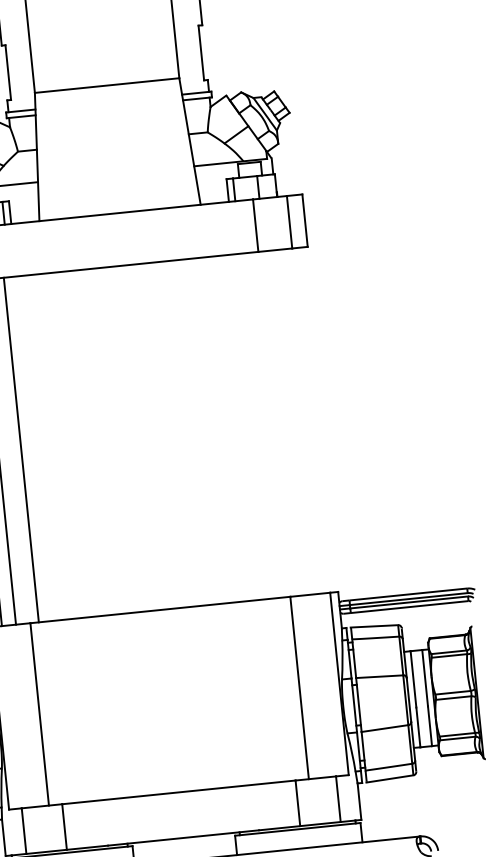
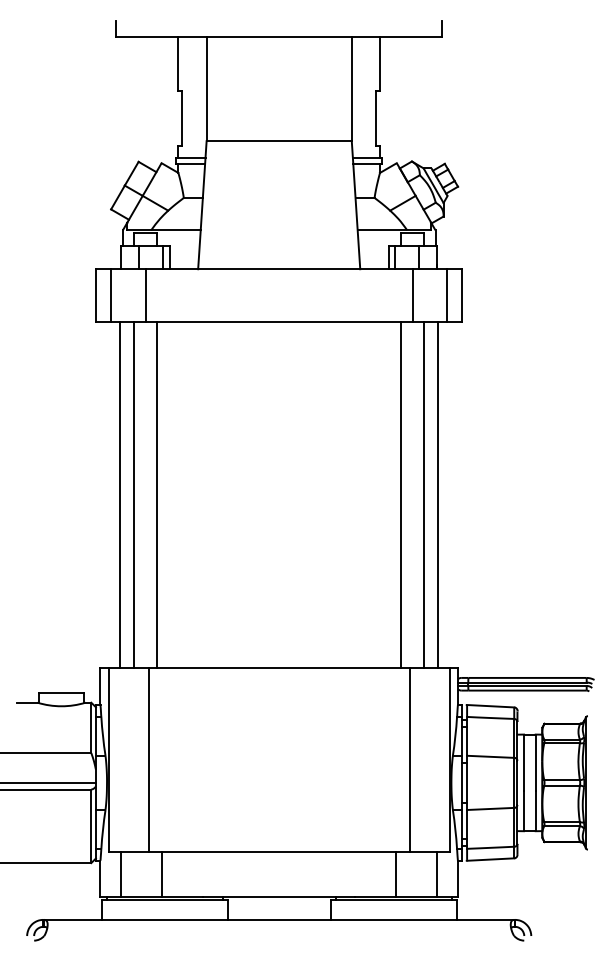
line: (301, 420) -> (438, 494), added
line: (287, 422) -> (424, 494), added
line: (264, 424) -> (401, 494), added

